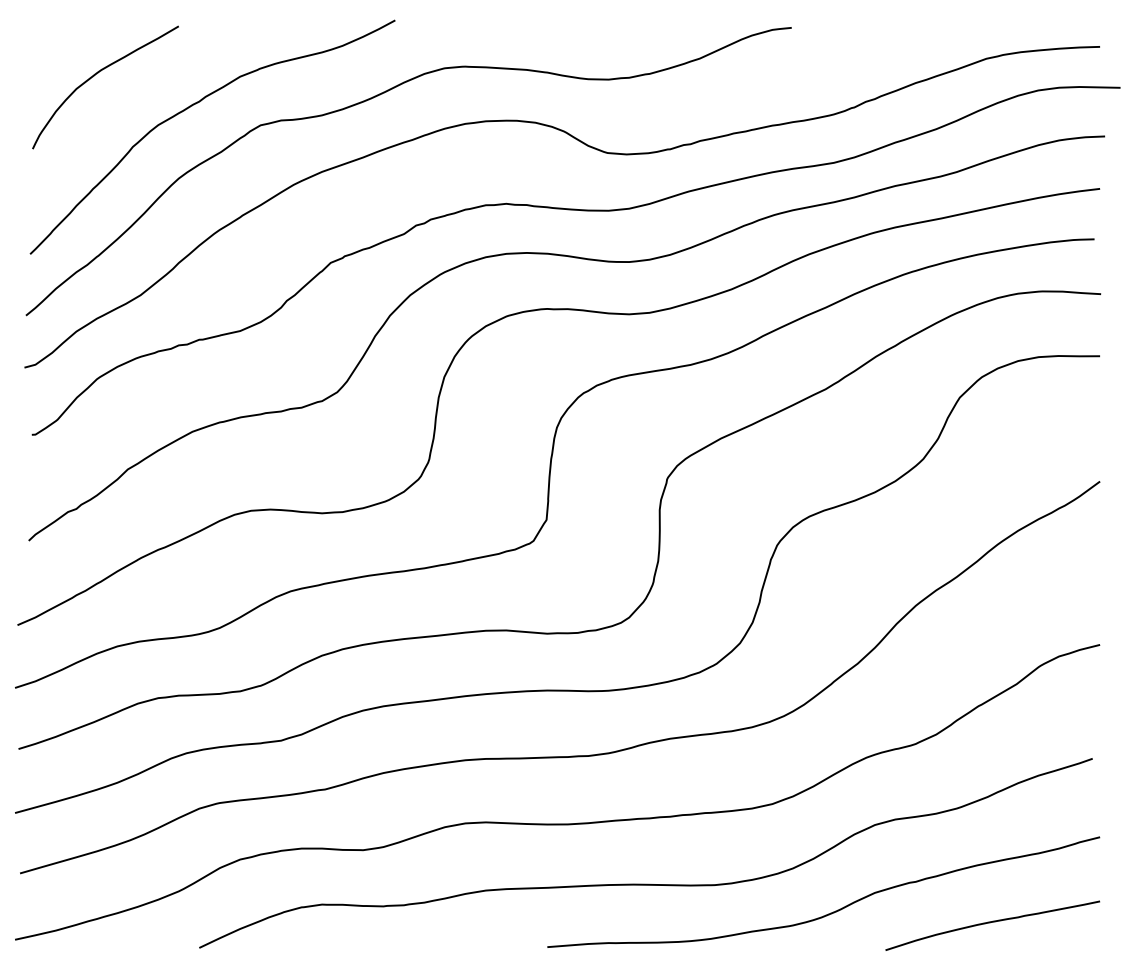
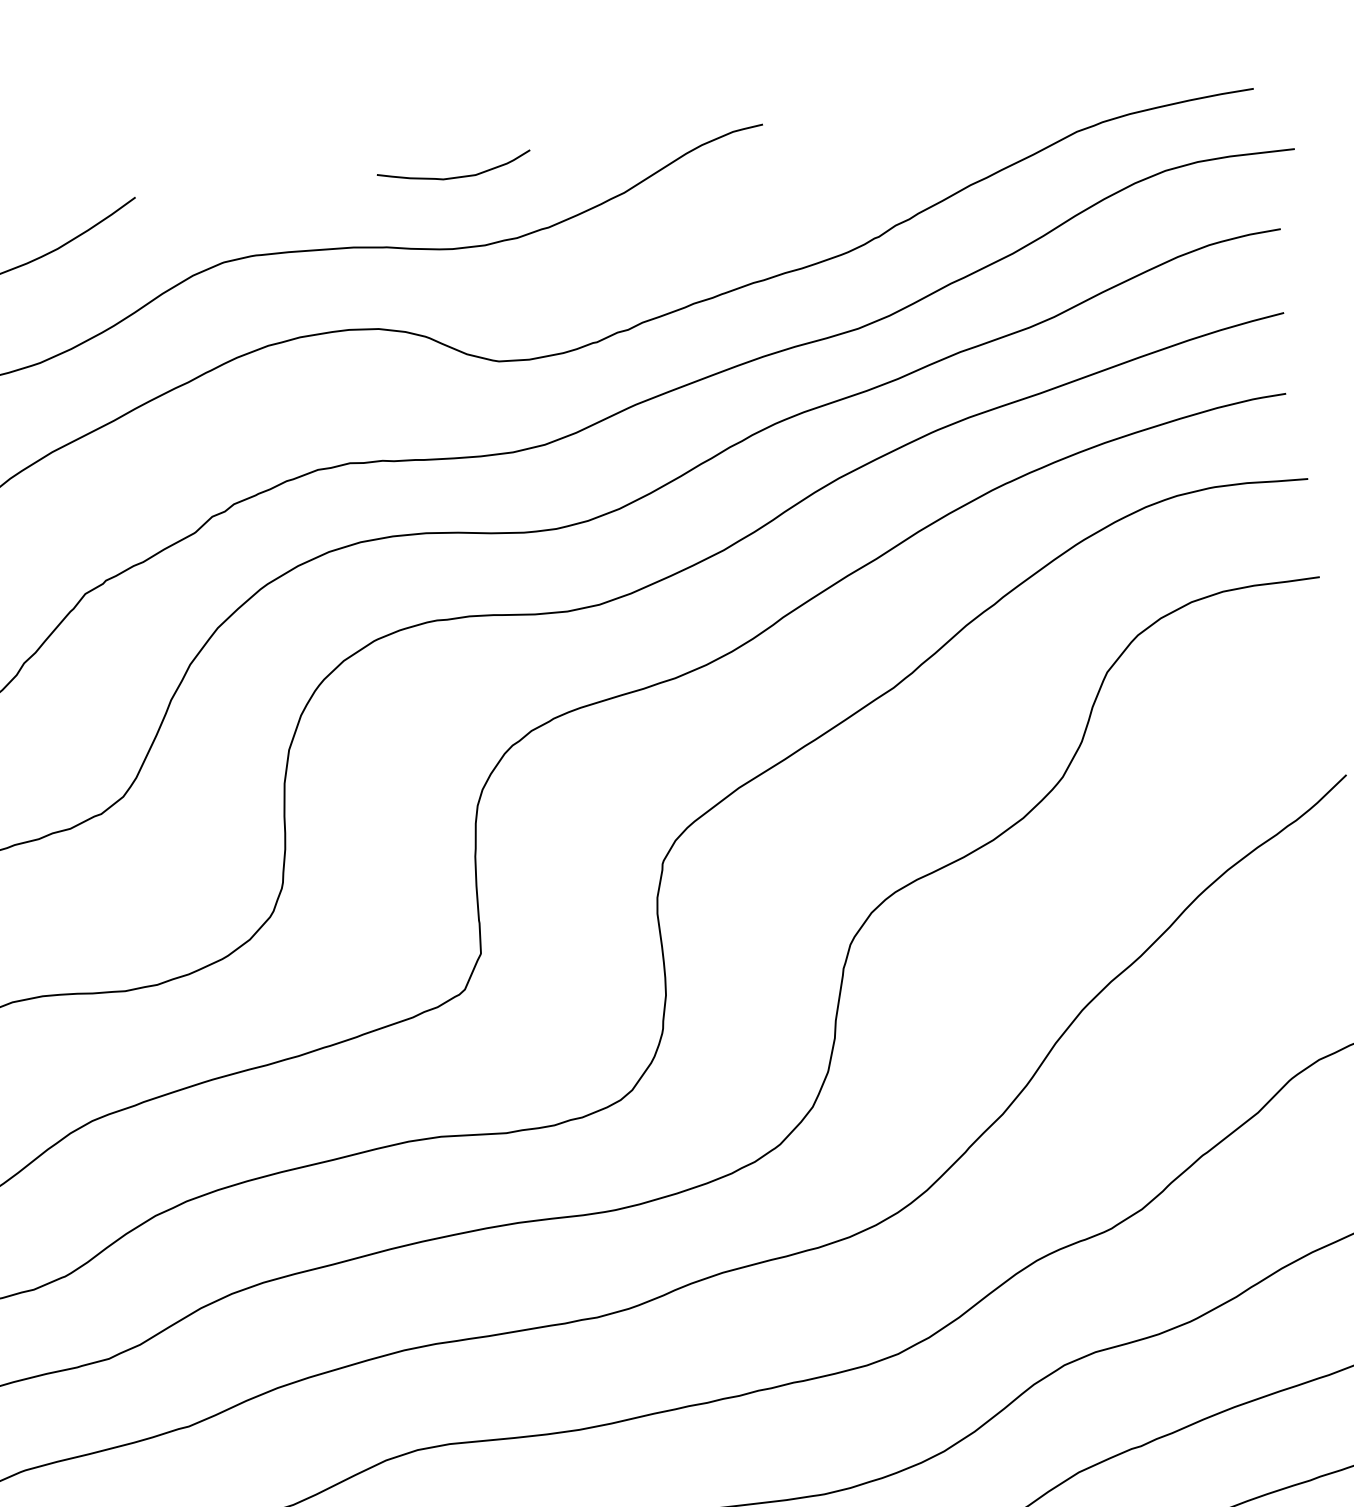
curve: (595, 34) -> (454, 176), added

